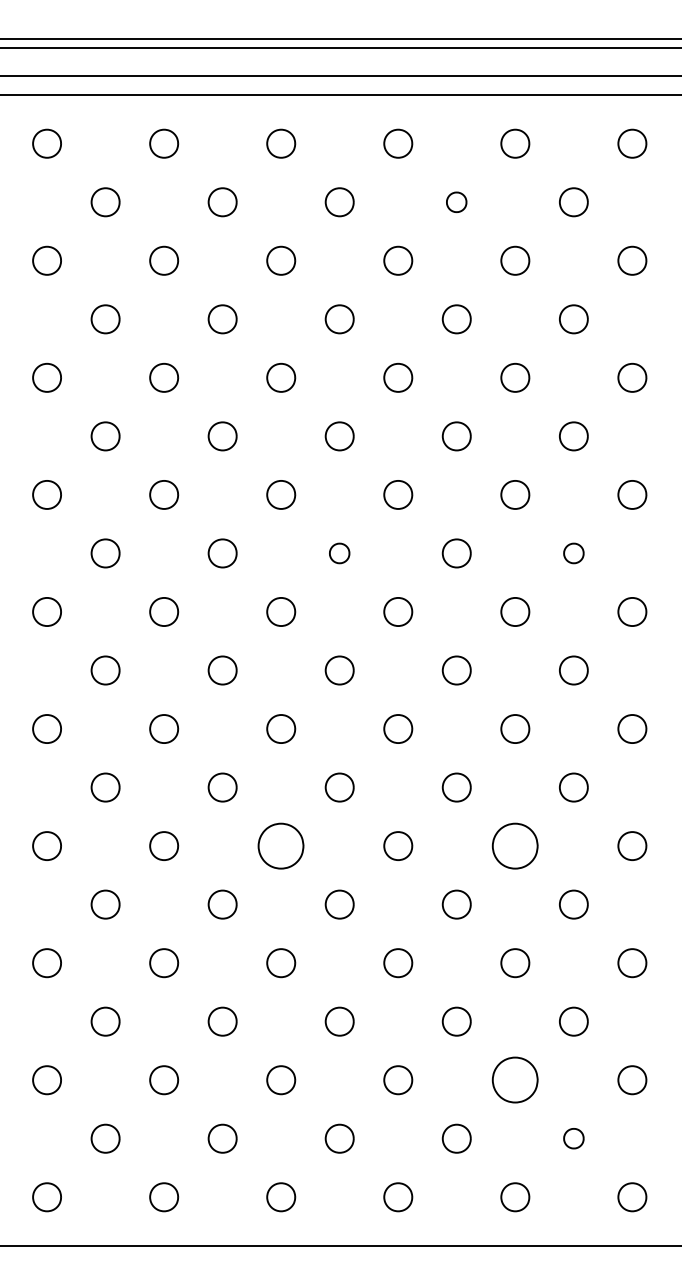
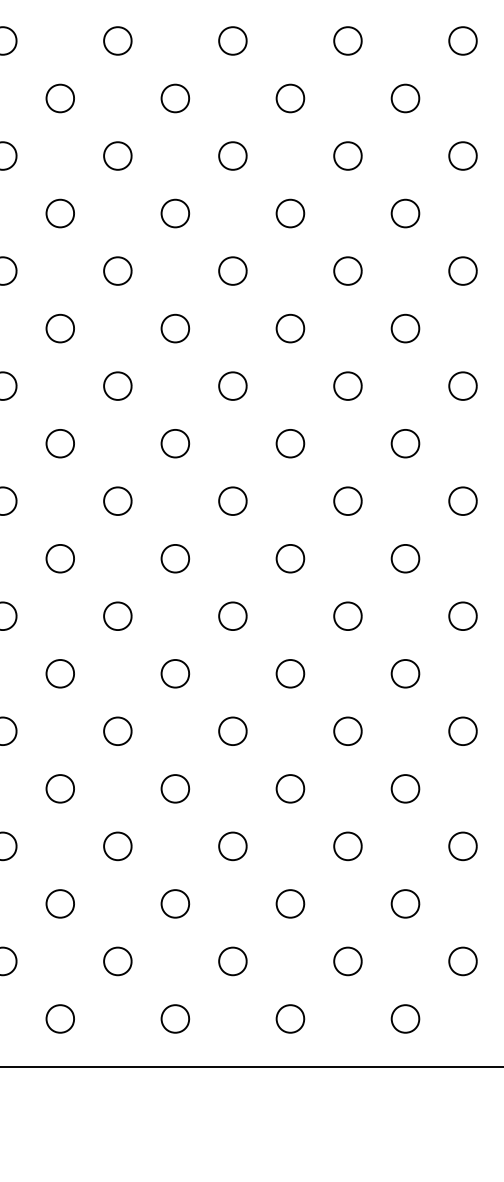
part: (456, 202) -> (347, 41), size x1.43
part: (339, 553) -> (232, 386), size x1.43
part: (573, 553) -> (462, 386), size x1.43
part: (281, 845) -> (175, 673), size x0.62
part: (515, 845) -> (405, 673), size x0.62
part: (515, 1080) -> (405, 904), size x0.62
part: (573, 1138) -> (462, 961), size x1.43

